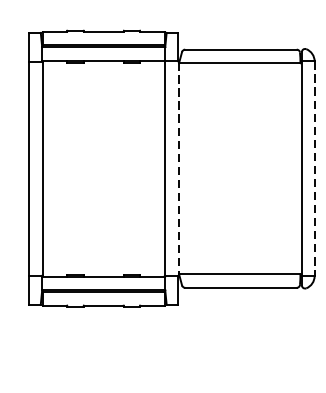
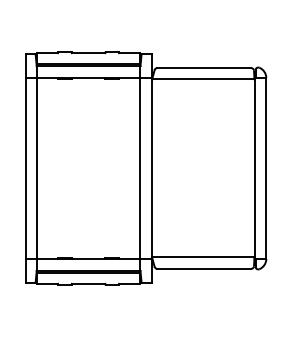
line: (178, 168) -> (151, 168), dashed -> solid
line: (314, 168) -> (266, 168), dashed -> solid

